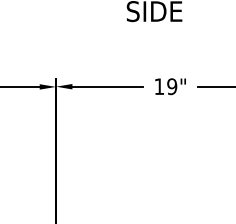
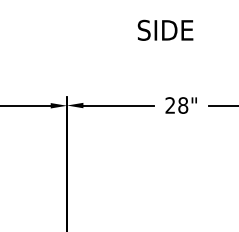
text: (165, 86) -> (176, 105), 19" -> 28"

